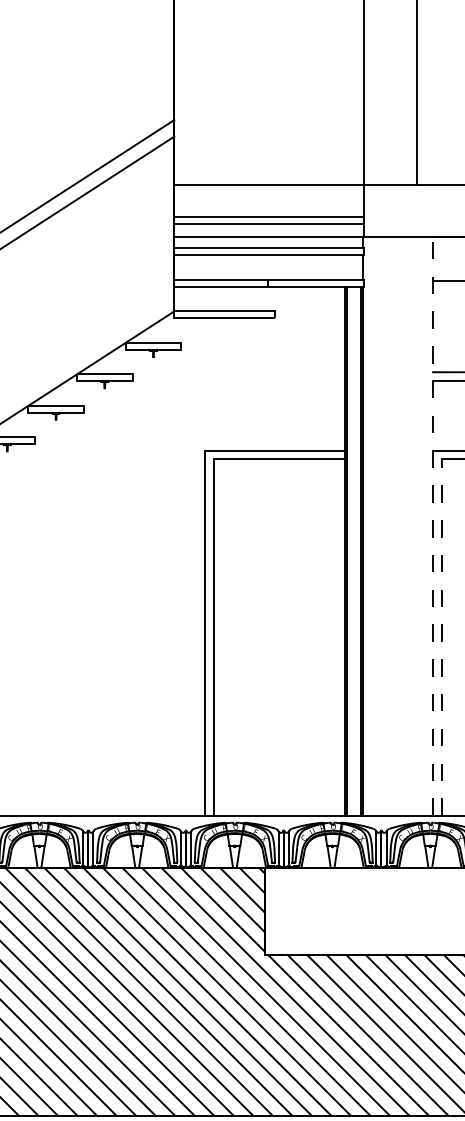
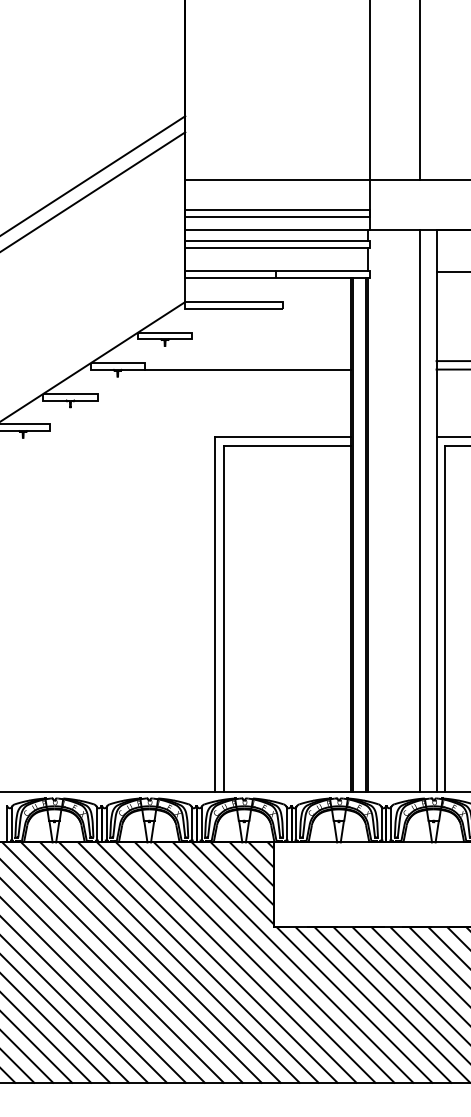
line: (238, 380) -> (247, 369), added
line: (415, 526) -> (419, 510), added
line: (433, 527) -> (436, 511), dashed -> solid
line: (441, 637) -> (444, 618), dashed -> solid

